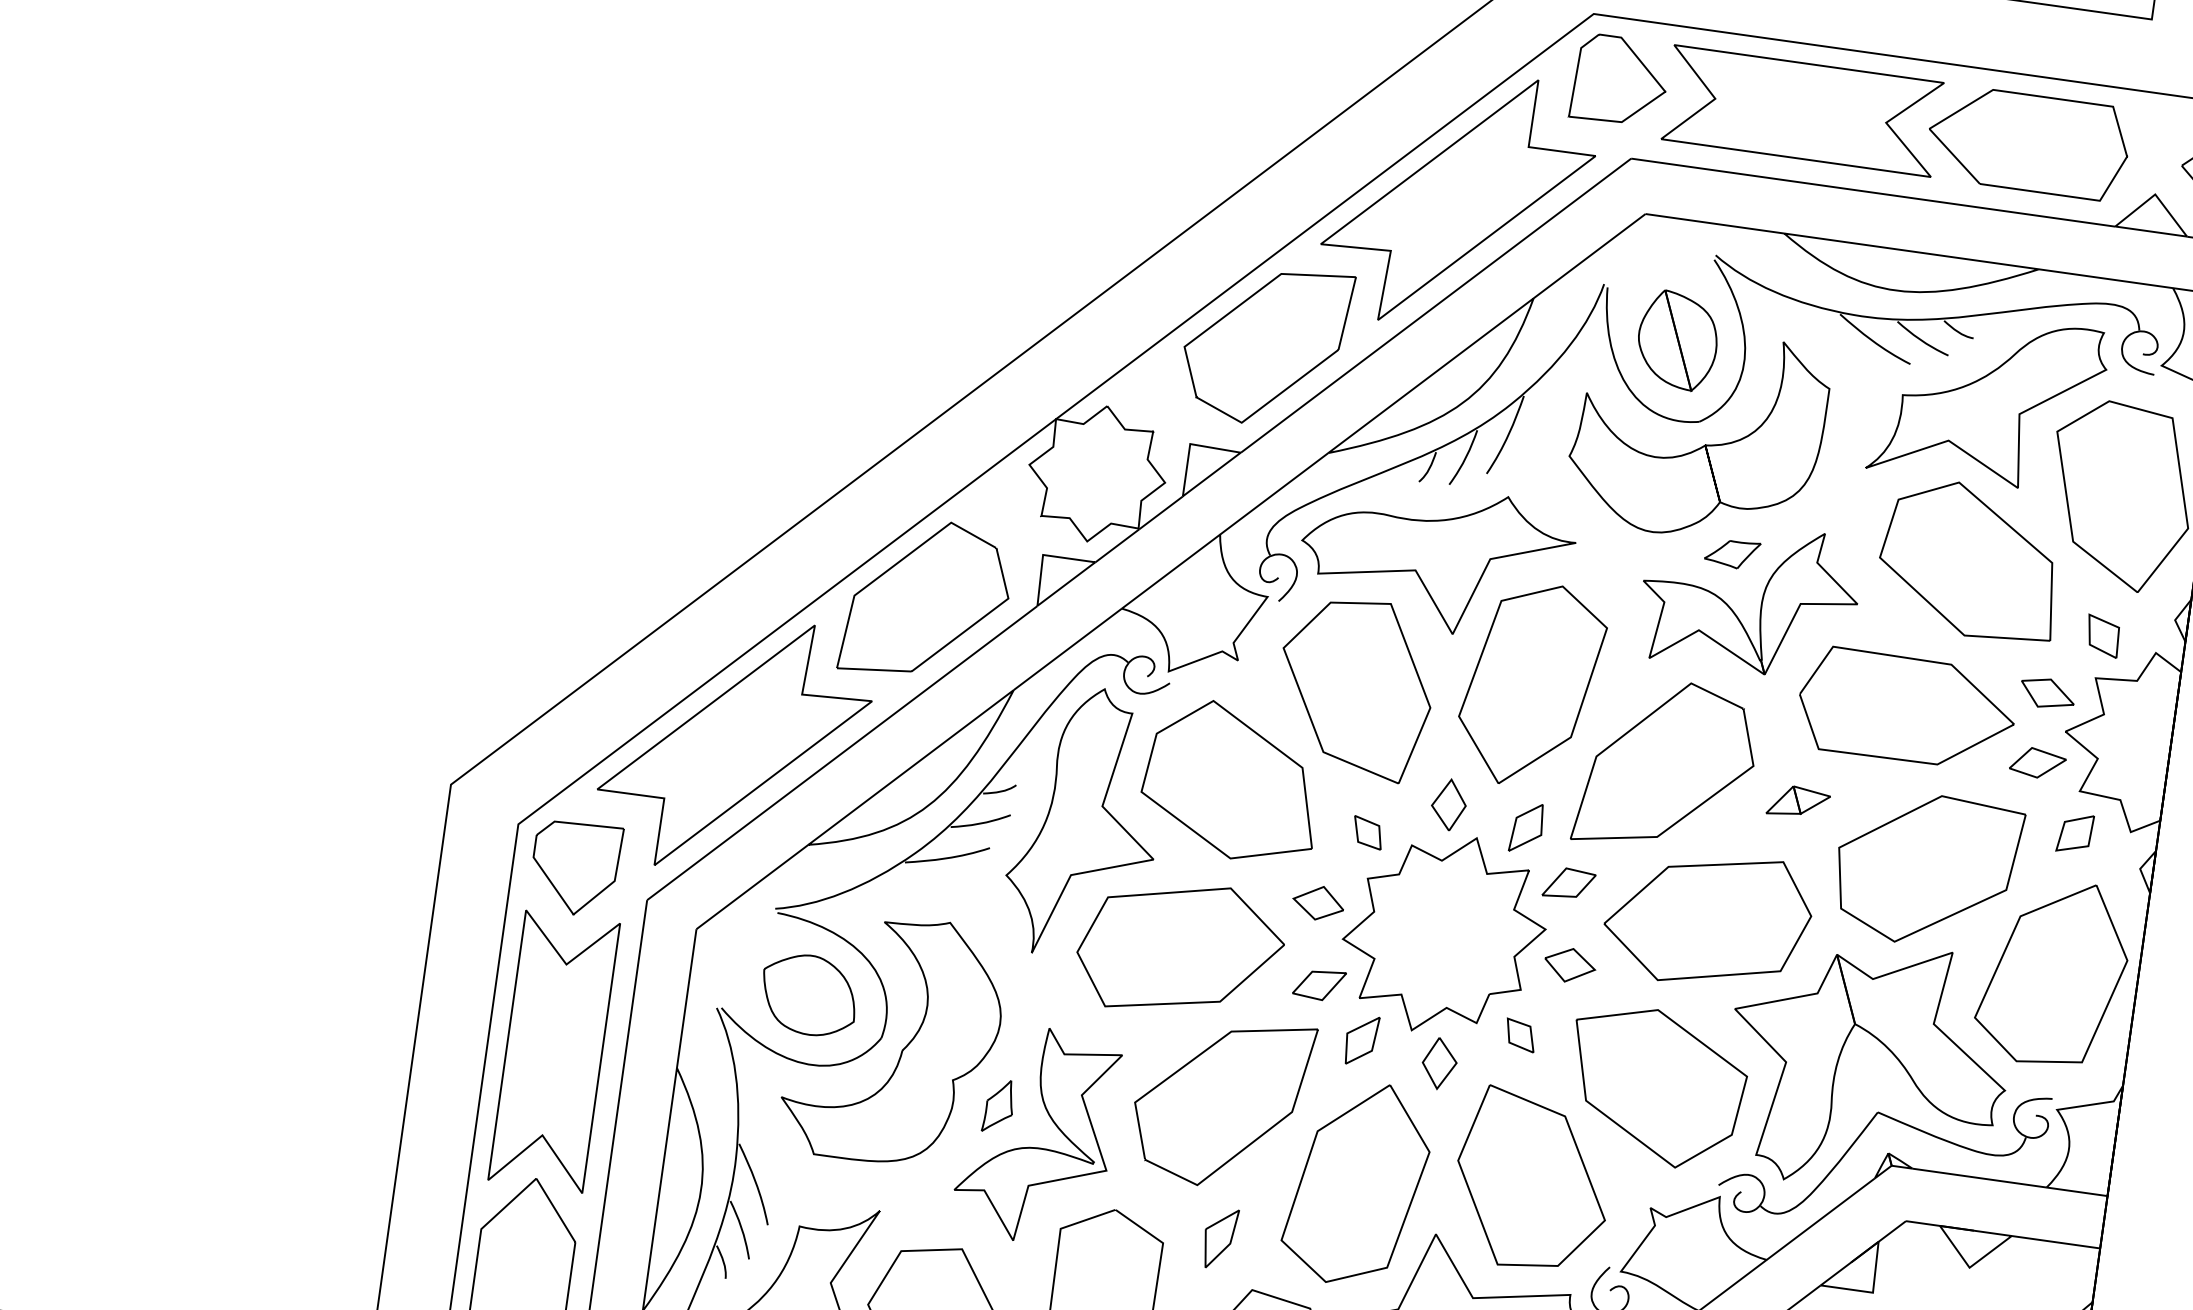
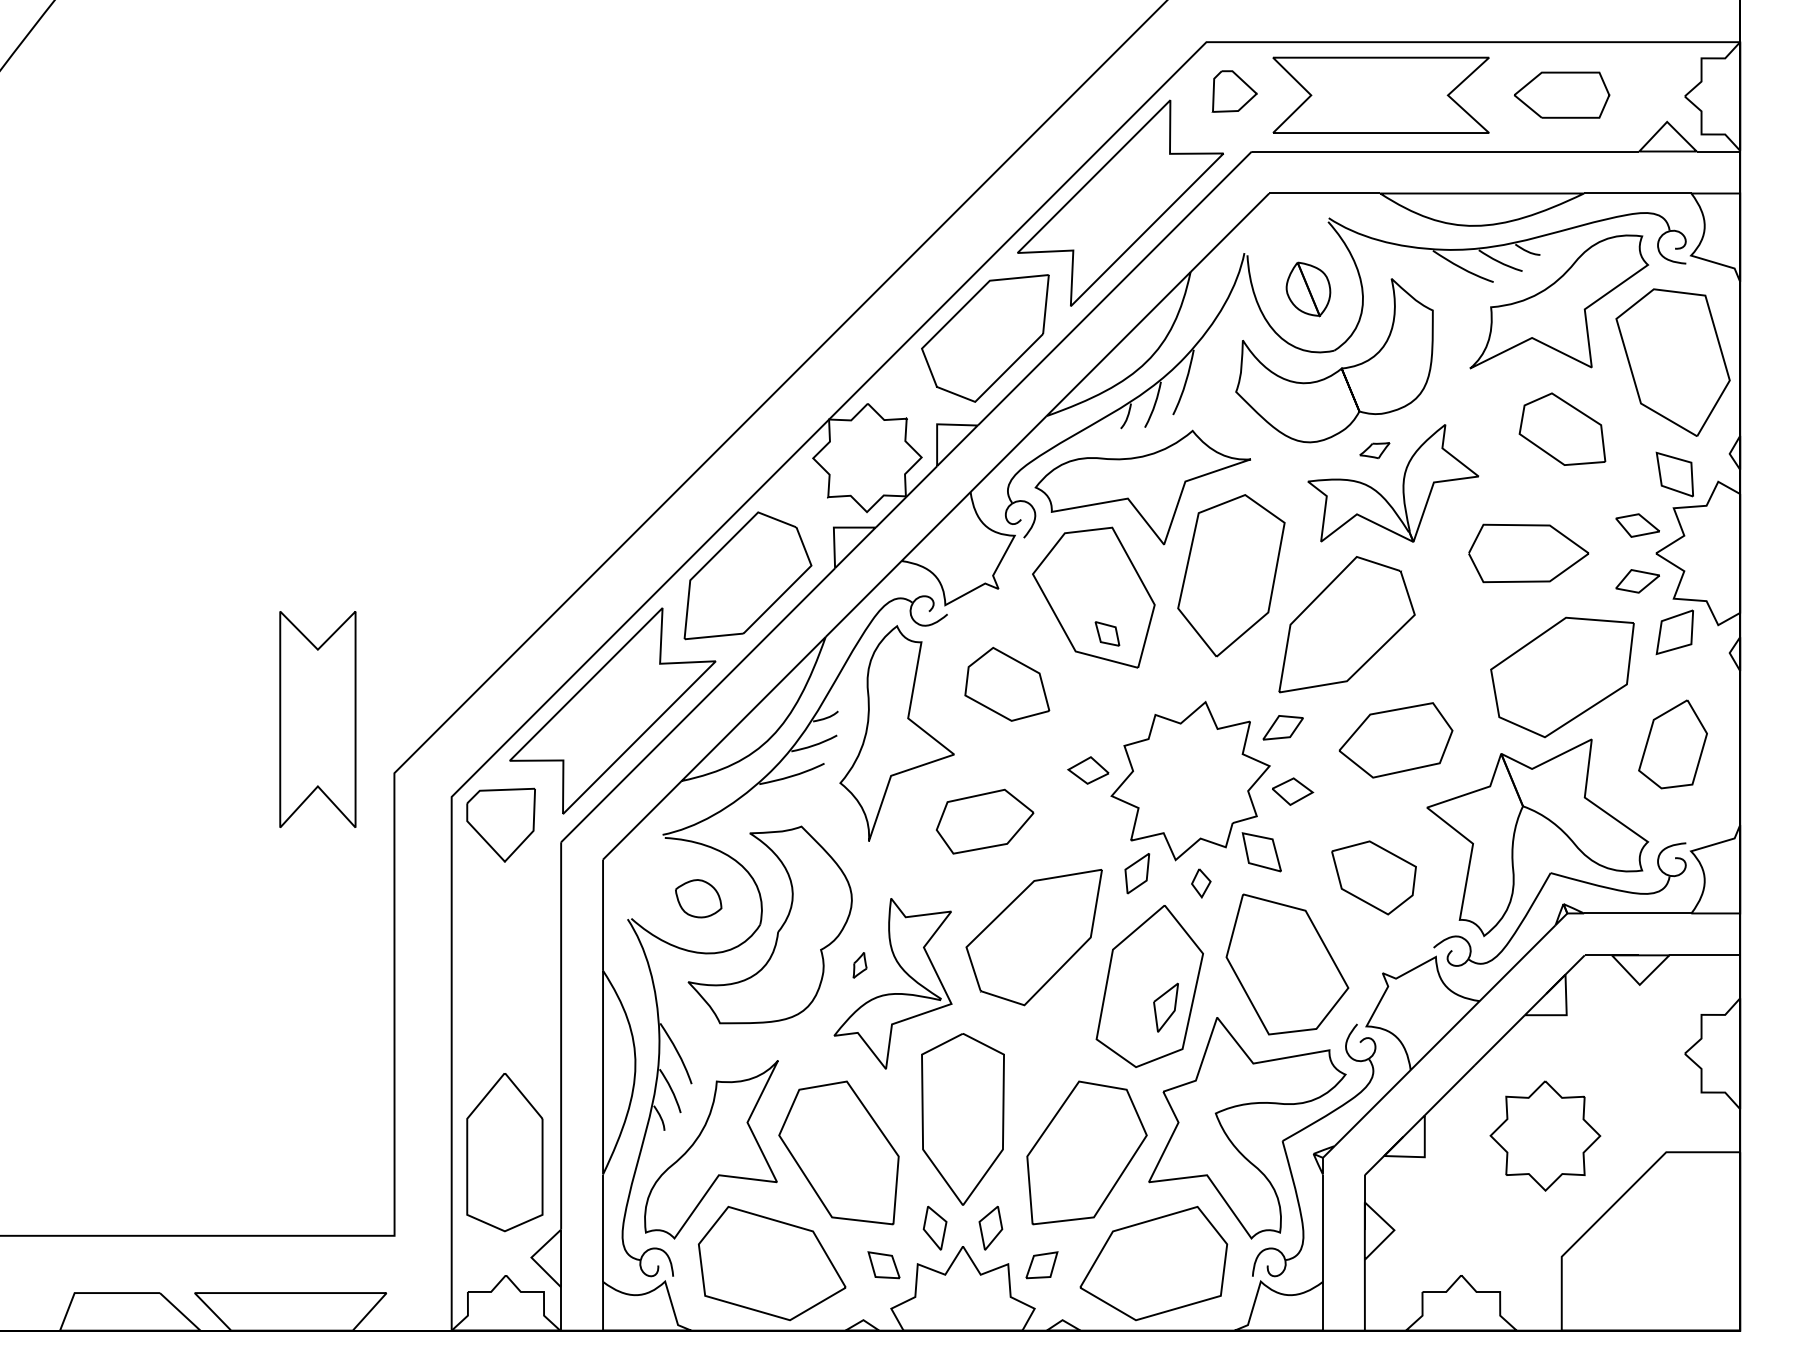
part: (1620, 80) -> (1234, 91), size x0.6
part: (2028, 141) -> (1561, 94), size x0.6
part: (1677, 340) -> (1308, 289), size x0.7
part: (1732, 553) -> (1374, 450), size x0.7
part: (1970, 559) -> (1562, 428), size x0.6
part: (2102, 636) -> (1674, 474), size x1.4
part: (1906, 709) -> (1528, 553), size x0.7
part: (1232, 781) -> (1007, 684), size x0.6
part: (1798, 802) -> (1454, 638), removed
part: (1448, 804) -> (1179, 678), removed
part: (1526, 827) -> (1243, 688), removed
part: (1367, 832) -> (1107, 633), moved
part: (2074, 833) -> (1674, 632), size x1.4
part: (1707, 919) -> (1395, 740), size x0.7
part: (1179, 948) -> (984, 821), size x0.6
part: (2052, 973) -> (1672, 744), size x0.6
part: (1318, 984) -> (1097, 834), removed
part: (808, 994) -> (698, 898), size x0.6
part: (1520, 1034) -> (1261, 851), size x1.6
part: (553, 1051) -> (317, 719), moved
part: (1439, 1064) -> (1201, 883), size x0.7
part: (1655, 1086) -> (1373, 877), size x0.6
part: (998, 1106) -> (859, 965), size x0.6
part: (1219, 1238) -> (1165, 1007), moved

